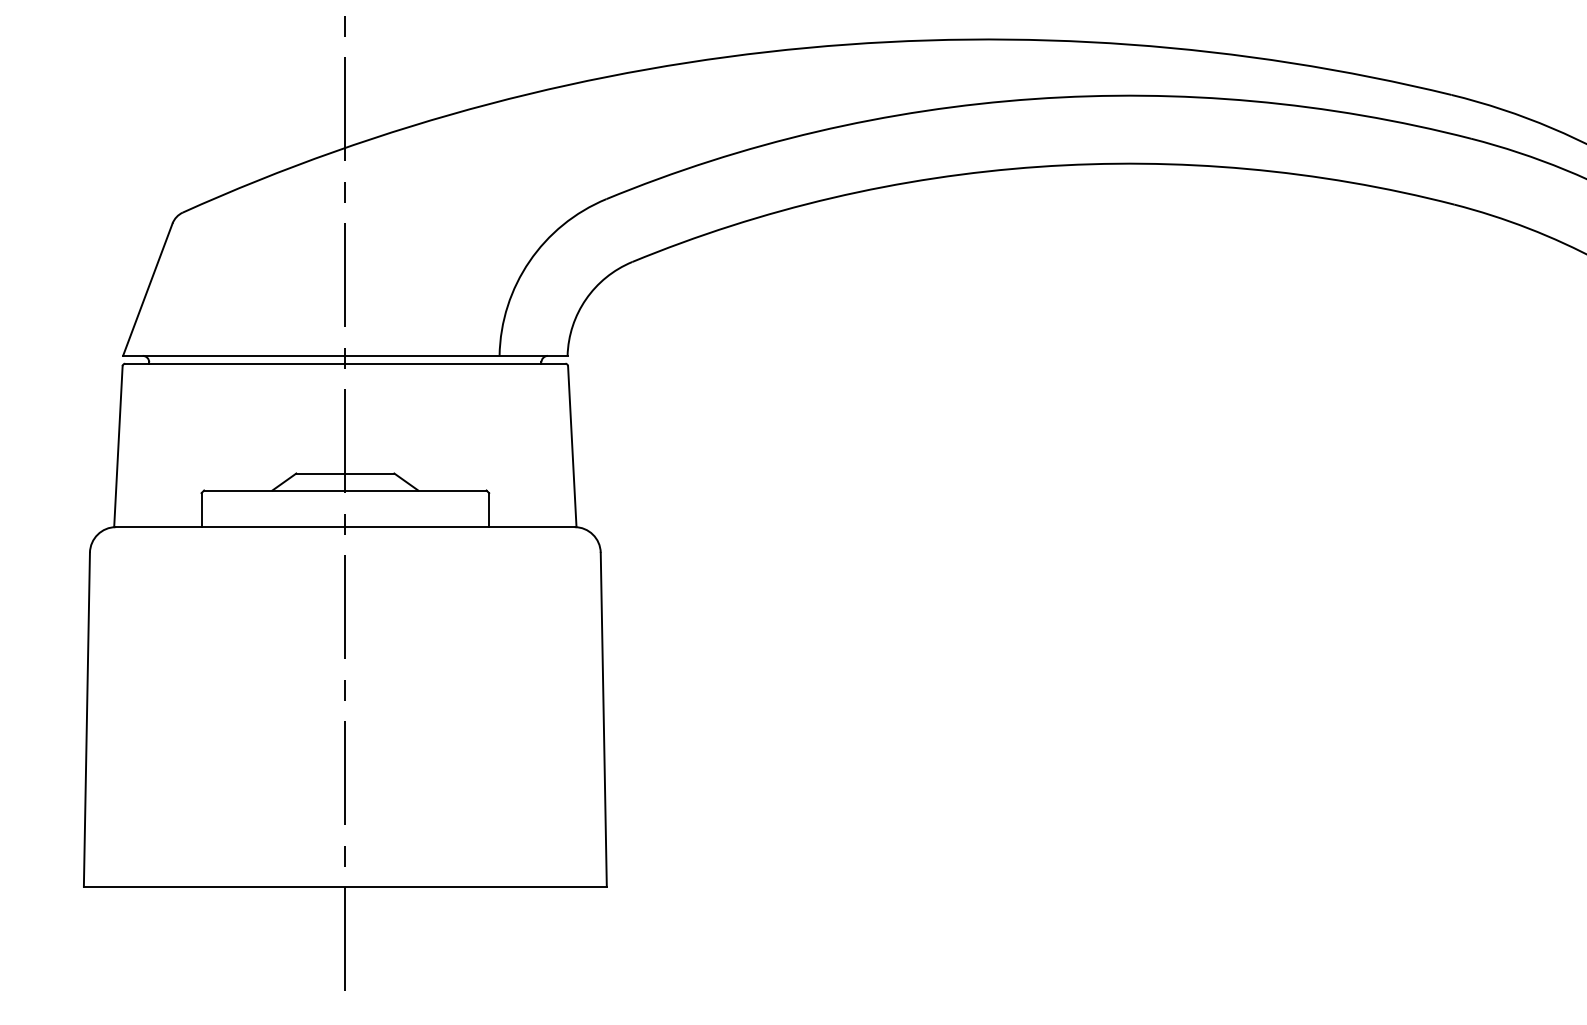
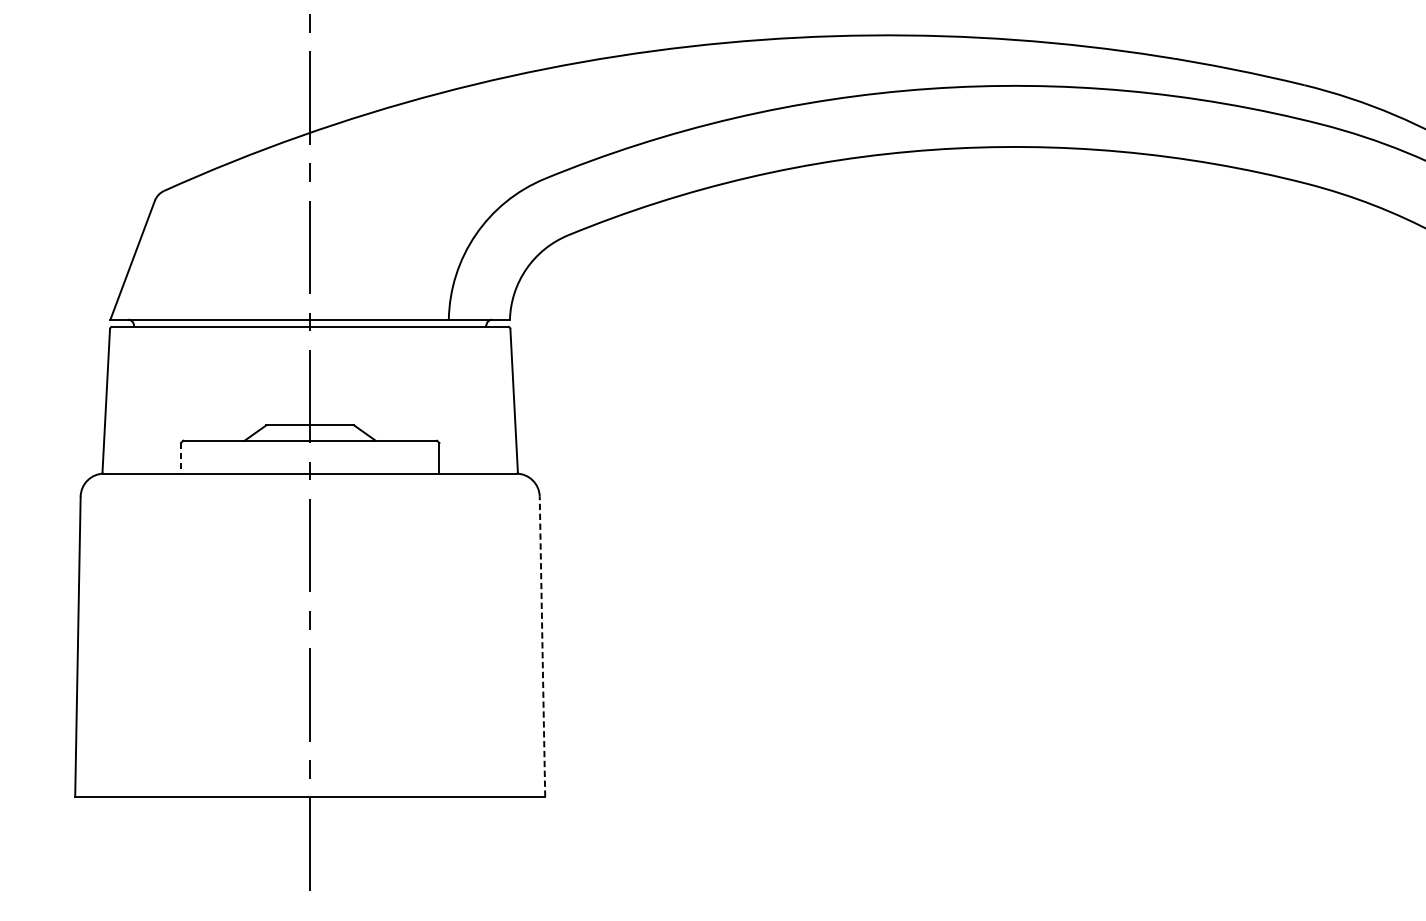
line: (201, 510) -> (180, 458), solid -> dashed
line: (603, 719) -> (542, 646), solid -> dashed

